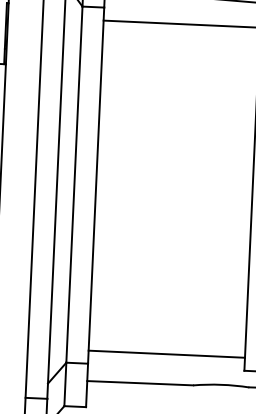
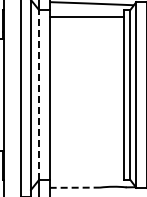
line: (74, 185) -> (39, 95), solid -> dashed
line: (166, 354) -> (86, 173), removed
line: (141, 382) -> (75, 187), solid -> dashed

